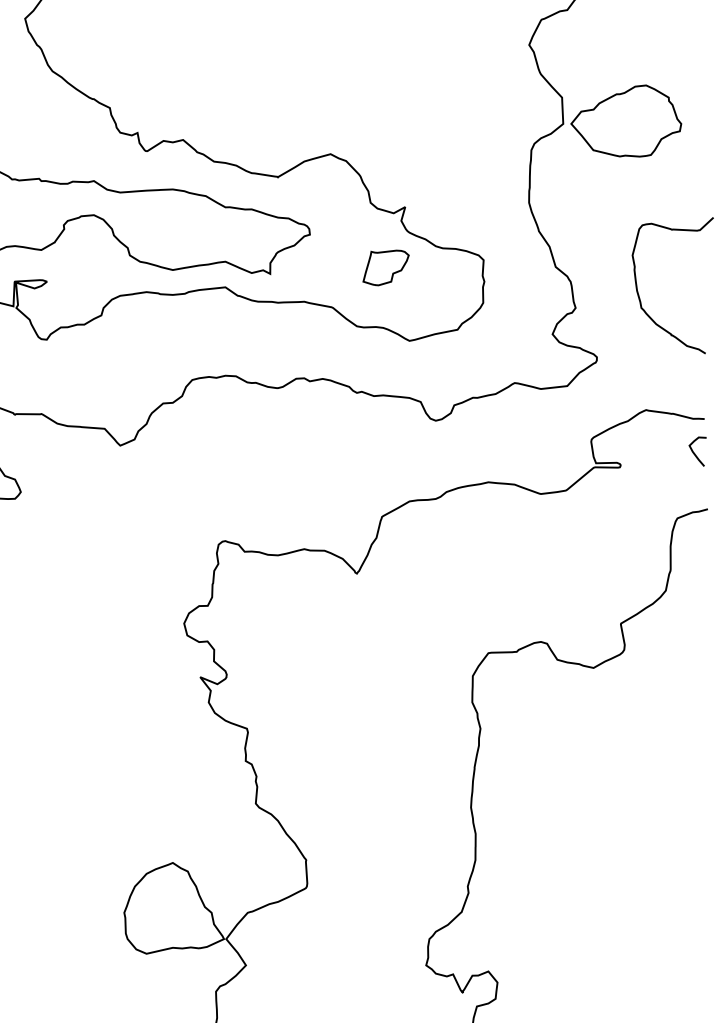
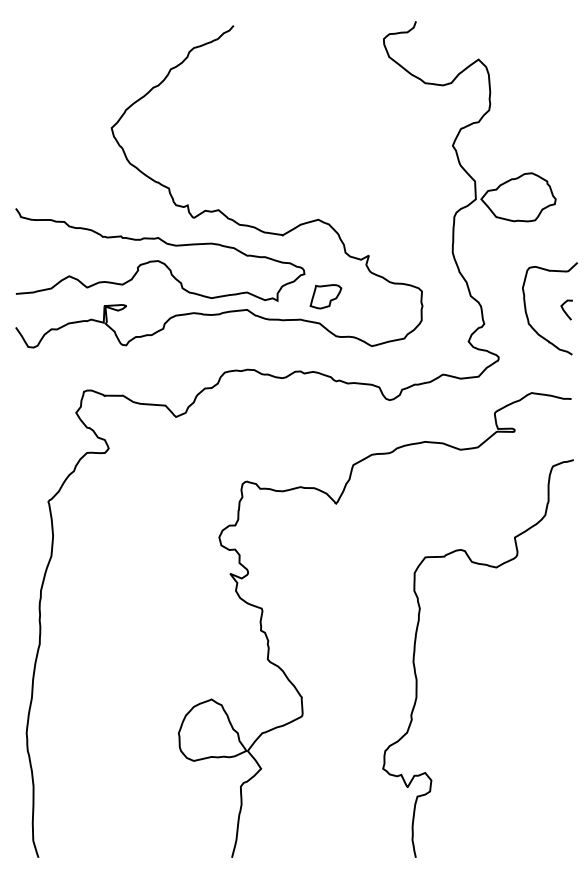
part: (385, 267) -> (325, 296), moved
curve: (694, 450) -> (564, 309), moved

